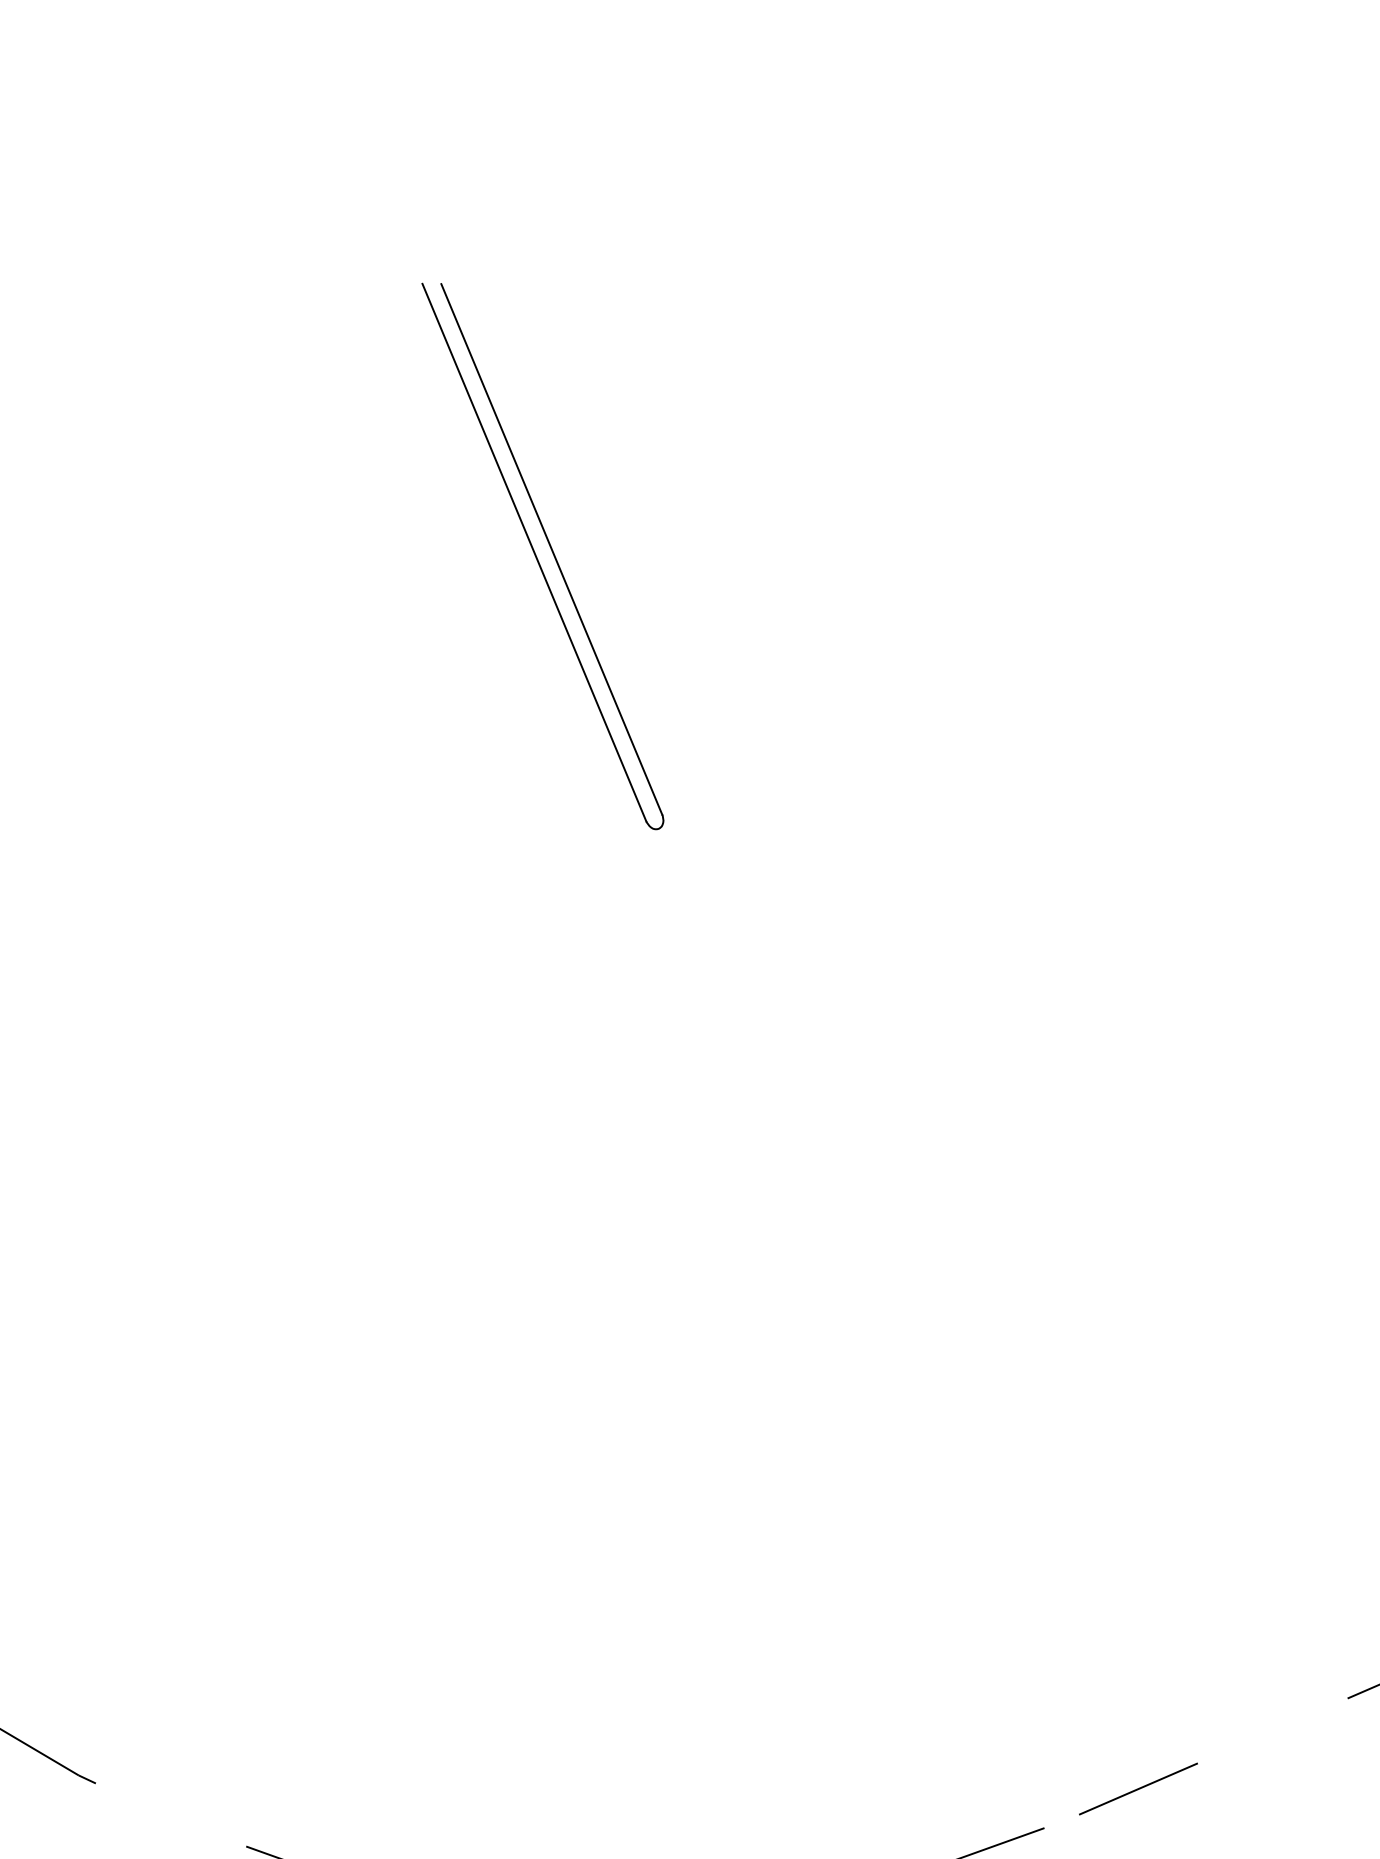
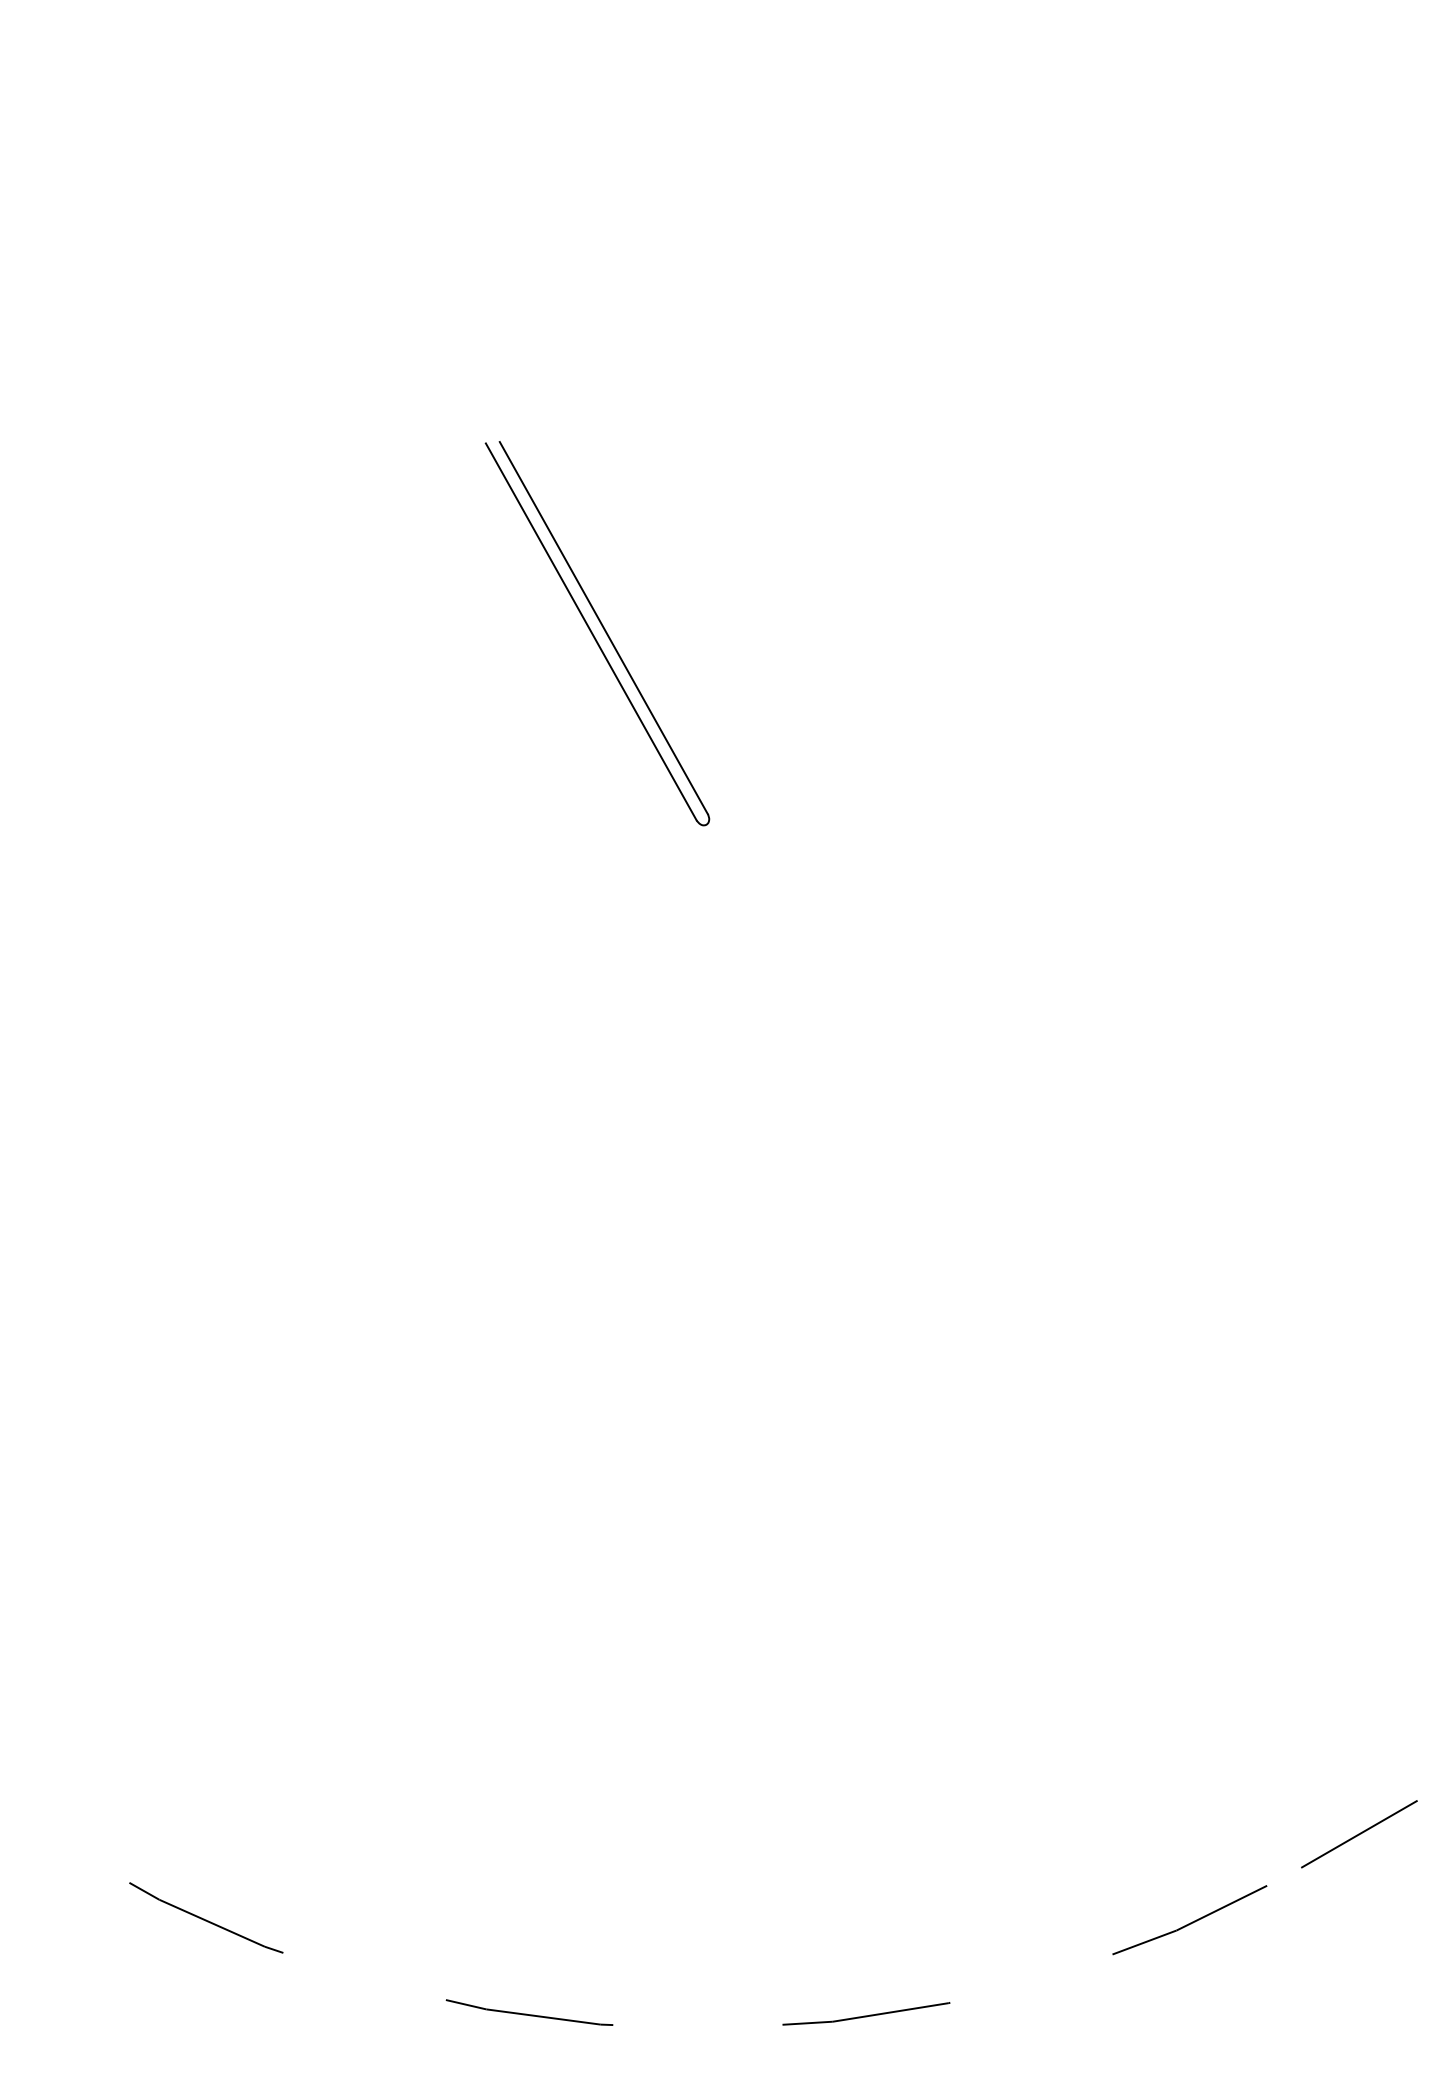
part: (542, 555) -> (597, 633), size x0.71

